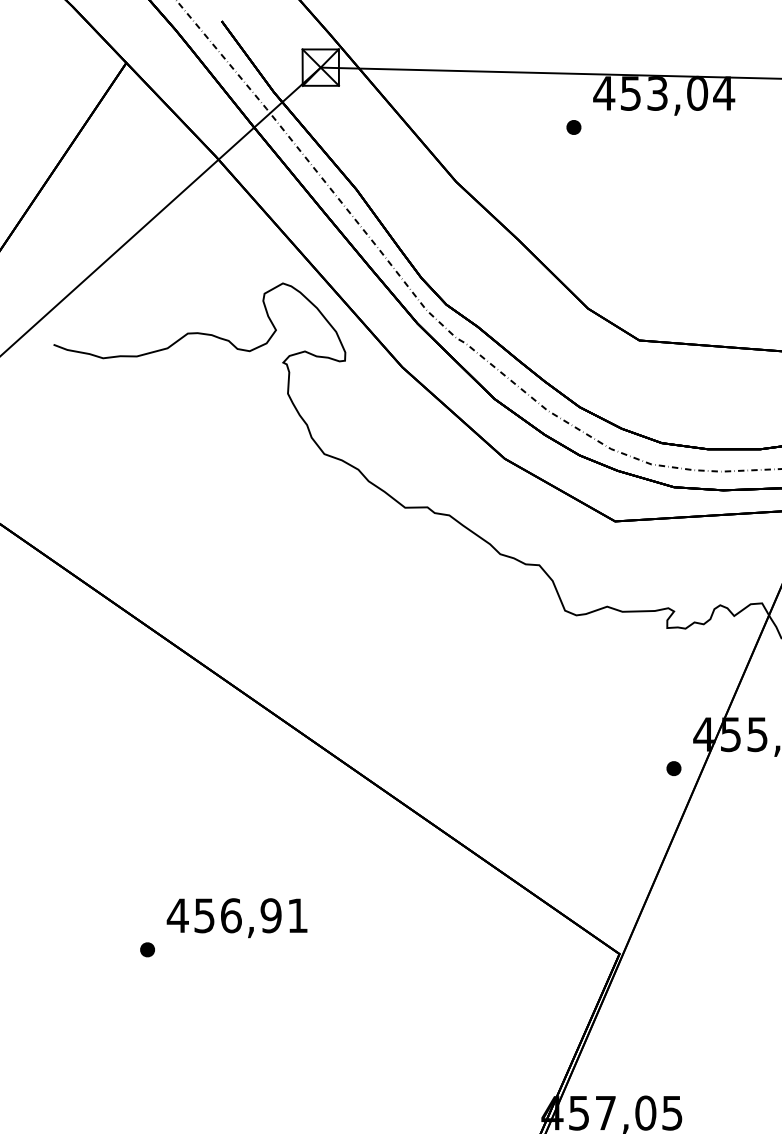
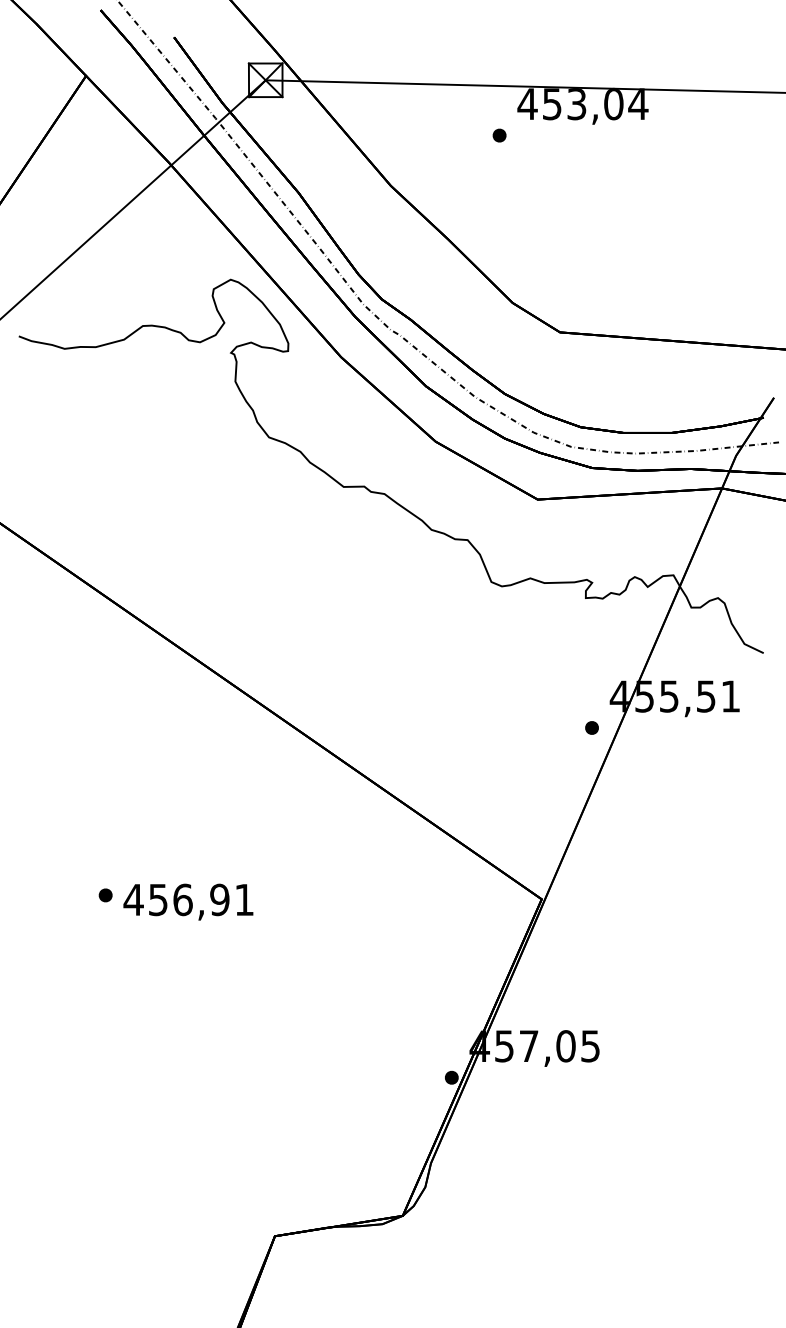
text: (237, 917) -> (188, 901), moved

